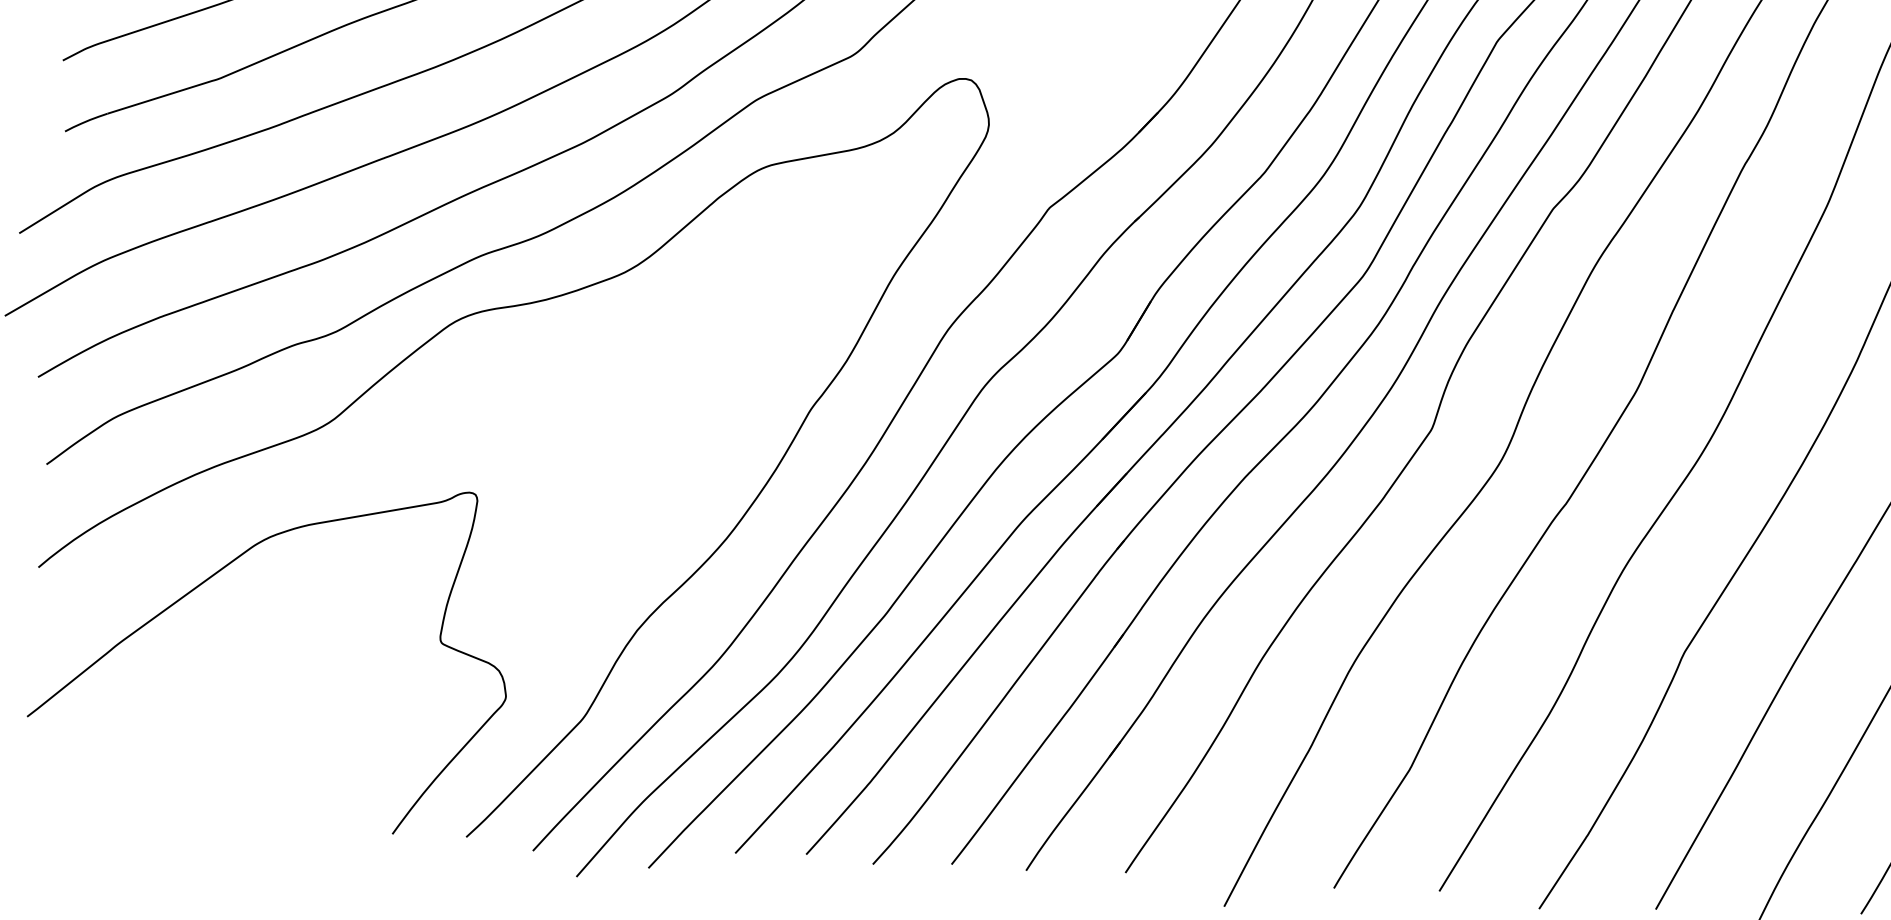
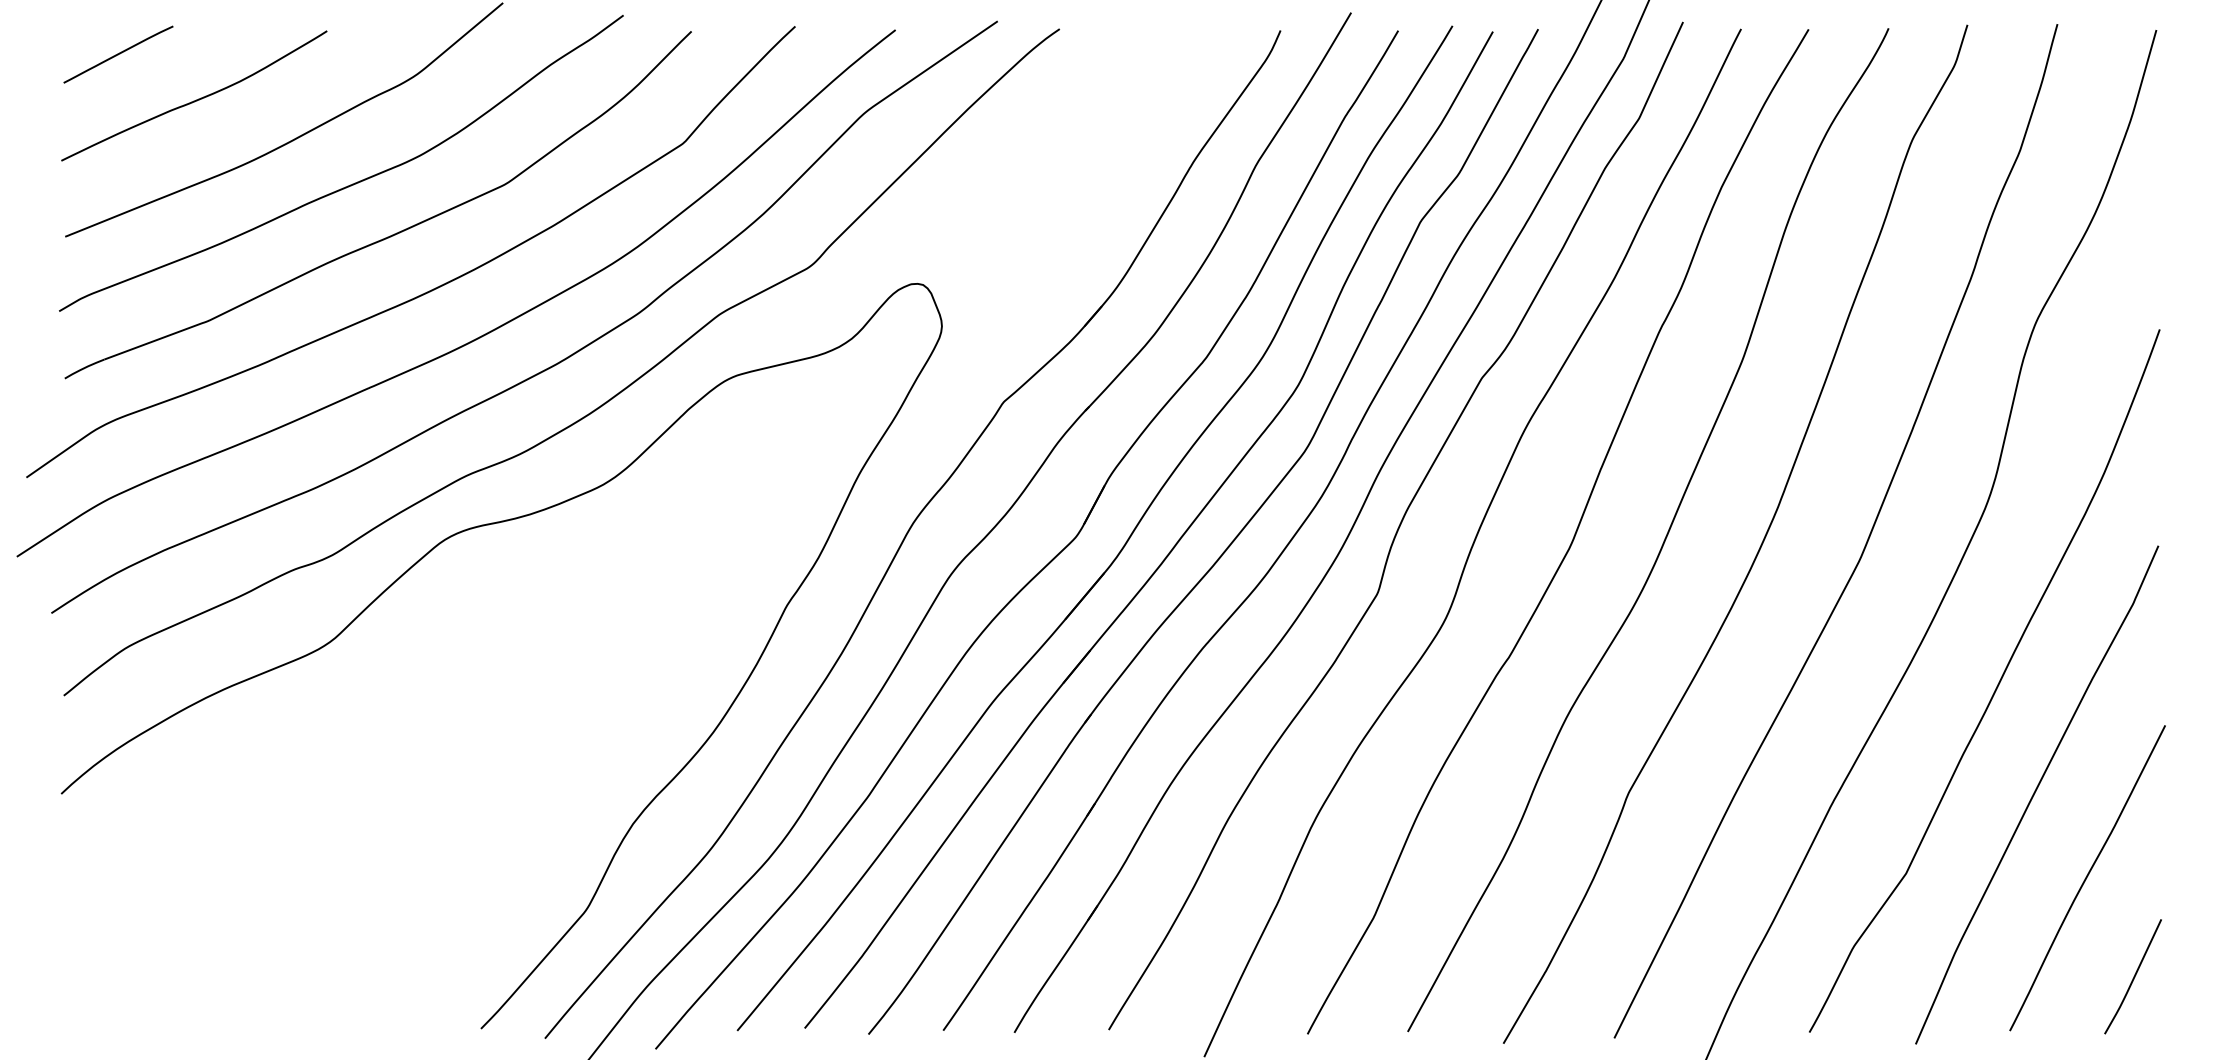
curve: (212, 577) -> (227, 794), removed

